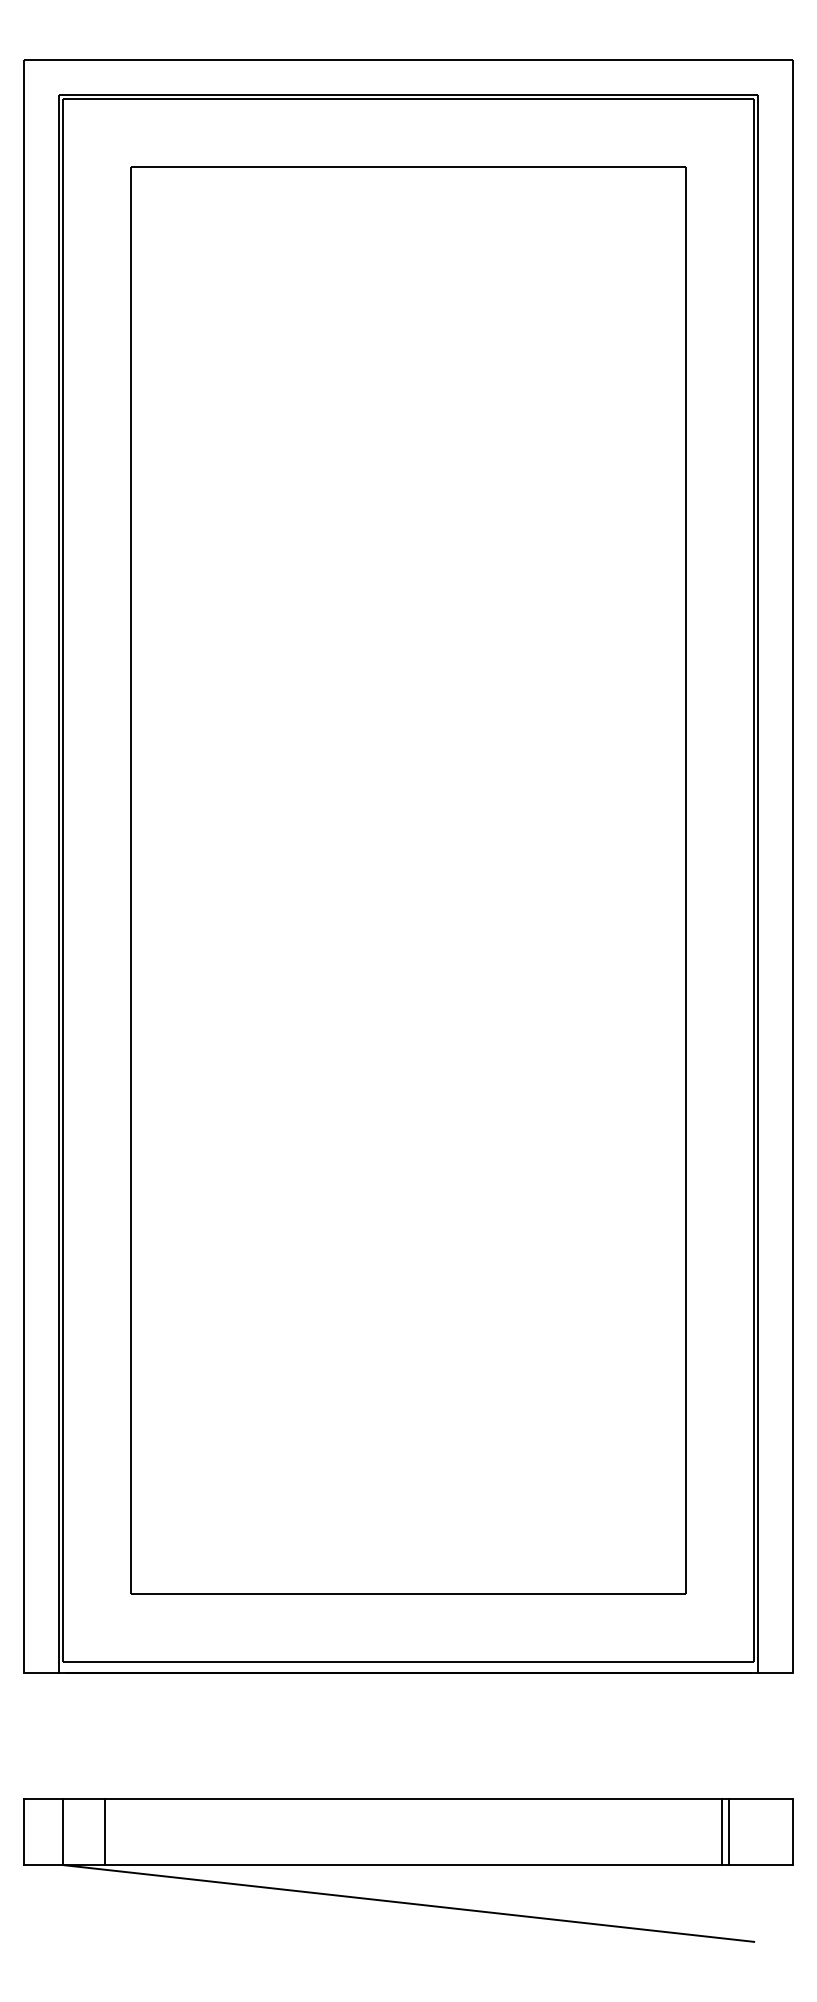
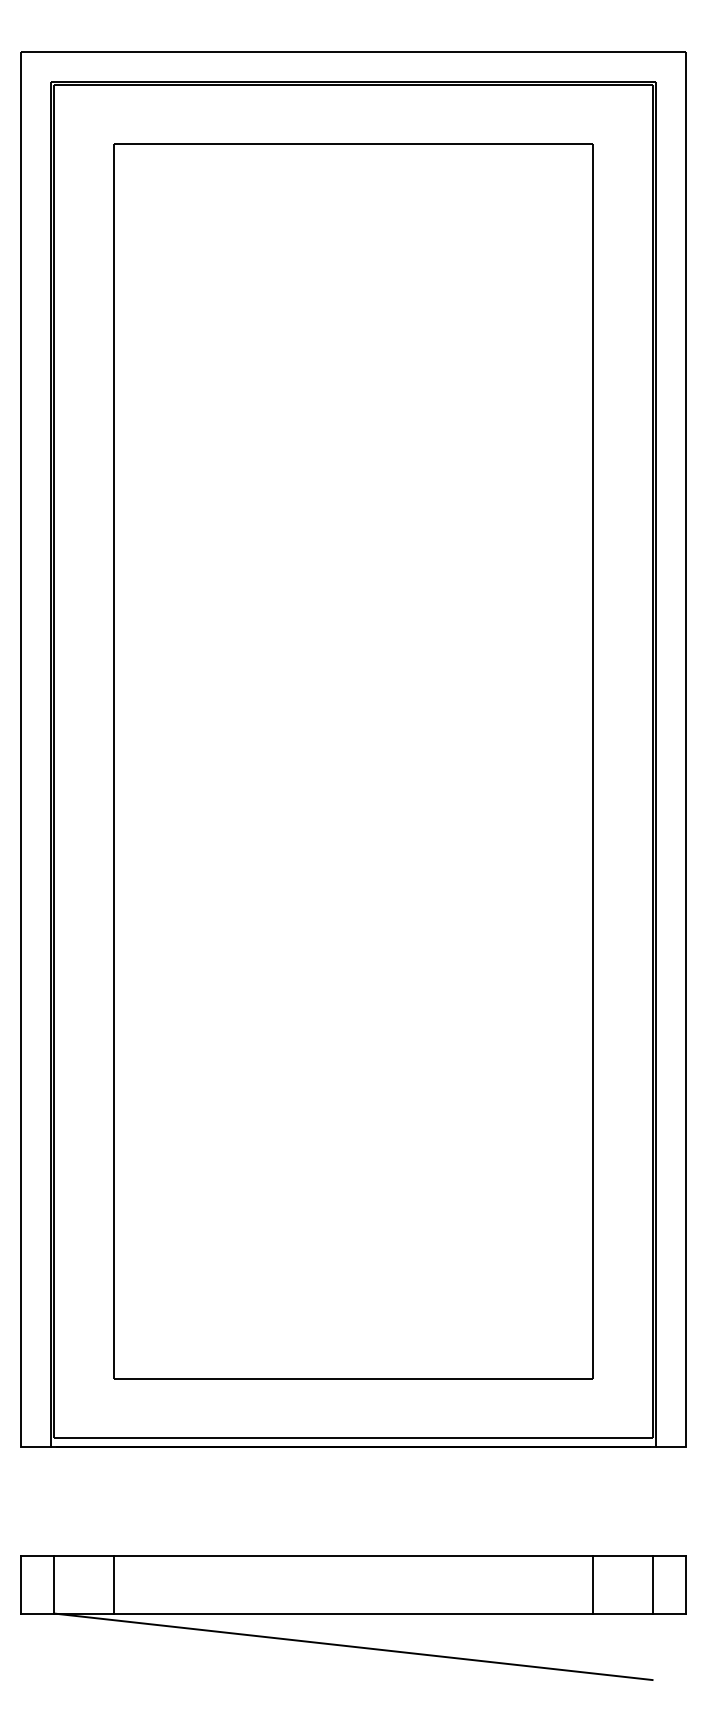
line: (104, 1831) -> (113, 1584), moved
line: (721, 1831) -> (593, 1584), moved
line: (728, 1831) -> (652, 1584), moved

